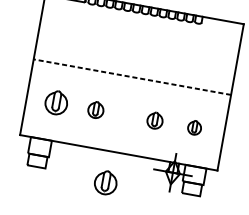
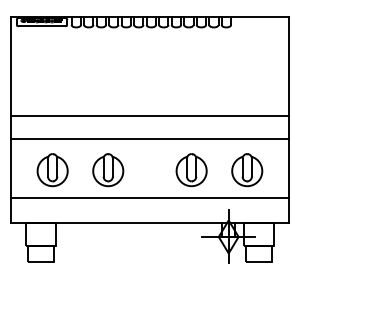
line: (132, 77) -> (149, 116), dashed -> solid
line: (129, 93) -> (149, 139), added
part: (96, 110) -> (108, 170), size x1.43
part: (154, 120) -> (191, 170), size x1.43
part: (194, 127) -> (247, 170), size x1.67
line: (121, 134) -> (149, 197), added
part: (105, 183) -> (139, 267), removed

